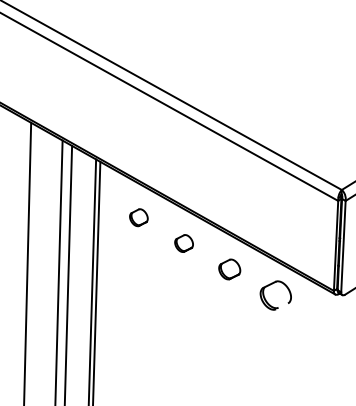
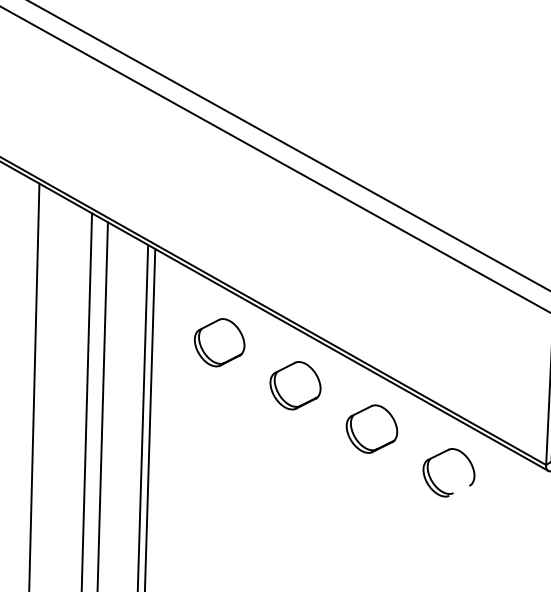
part: (138, 217) -> (219, 342), size x1.67
part: (183, 243) -> (294, 385), size x1.67
part: (229, 269) -> (371, 429), size x1.43

